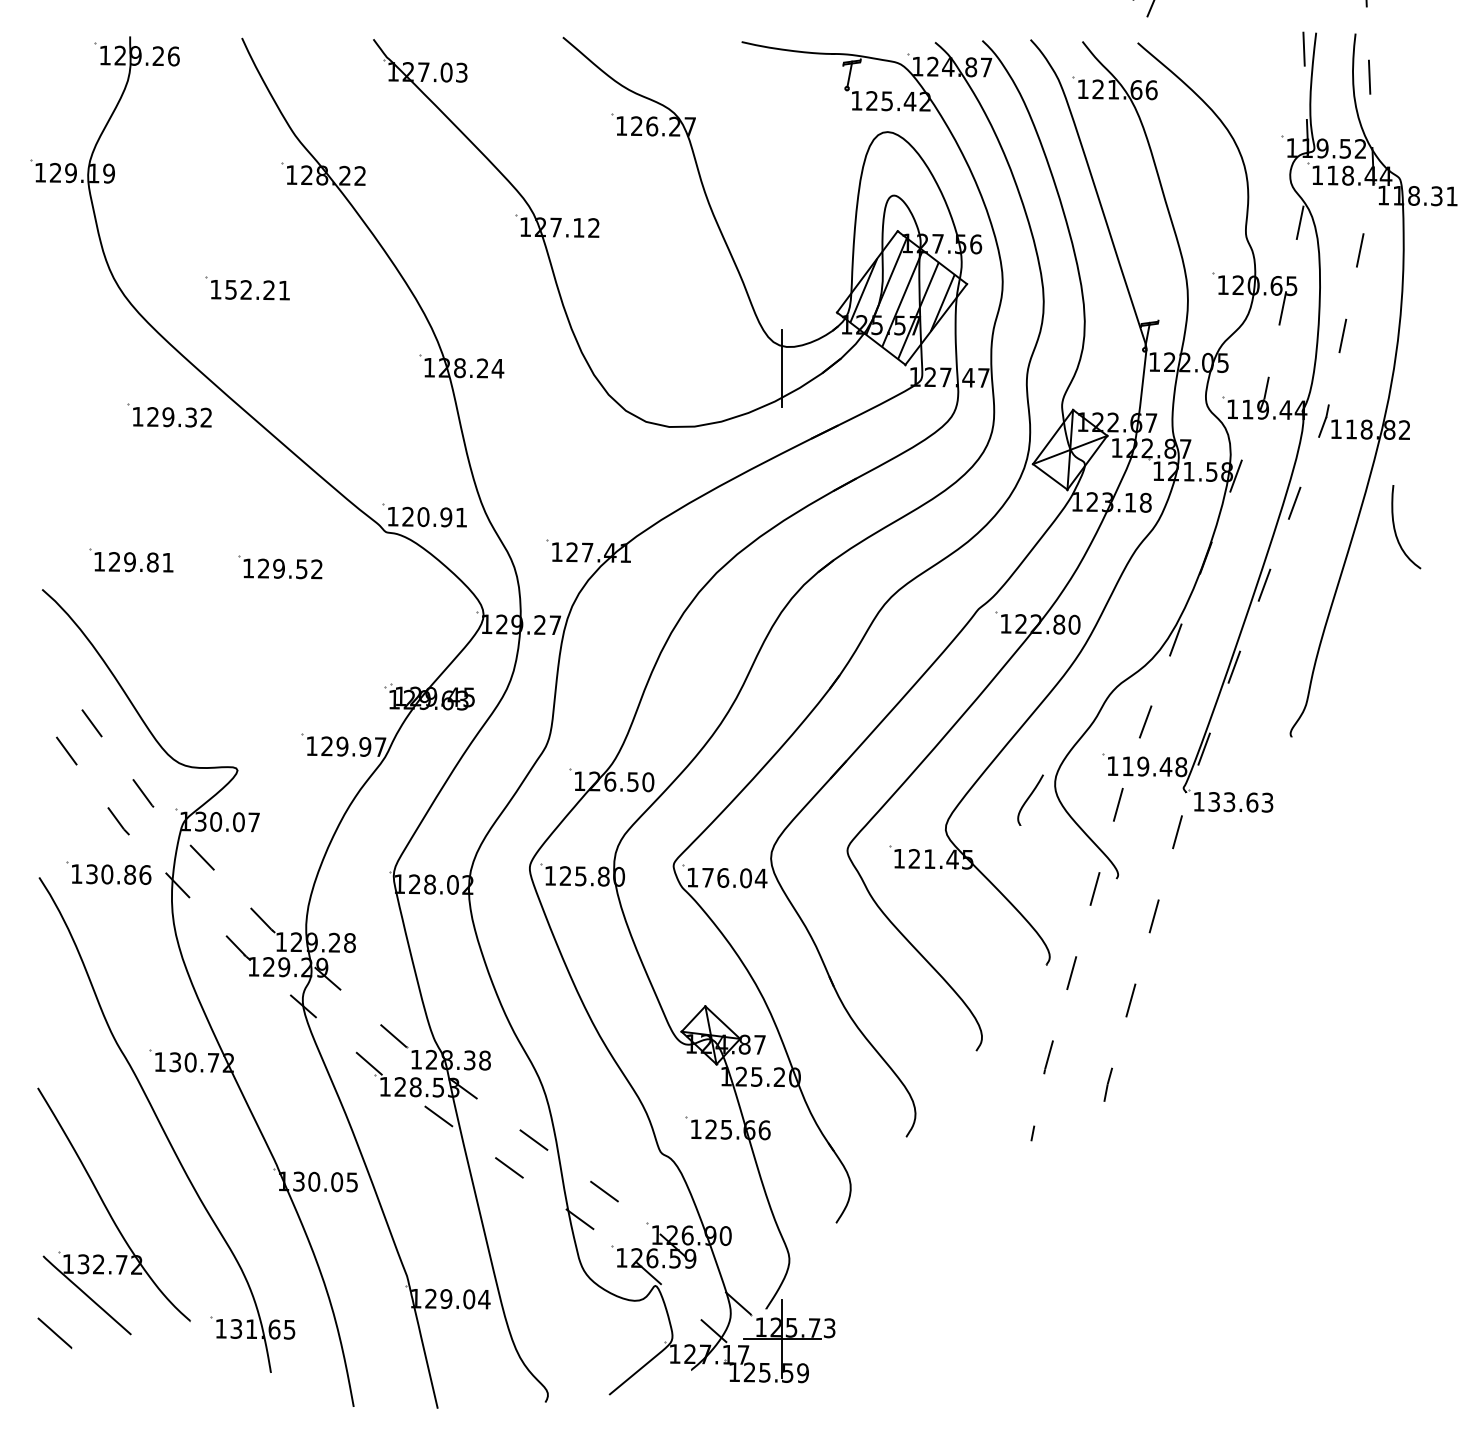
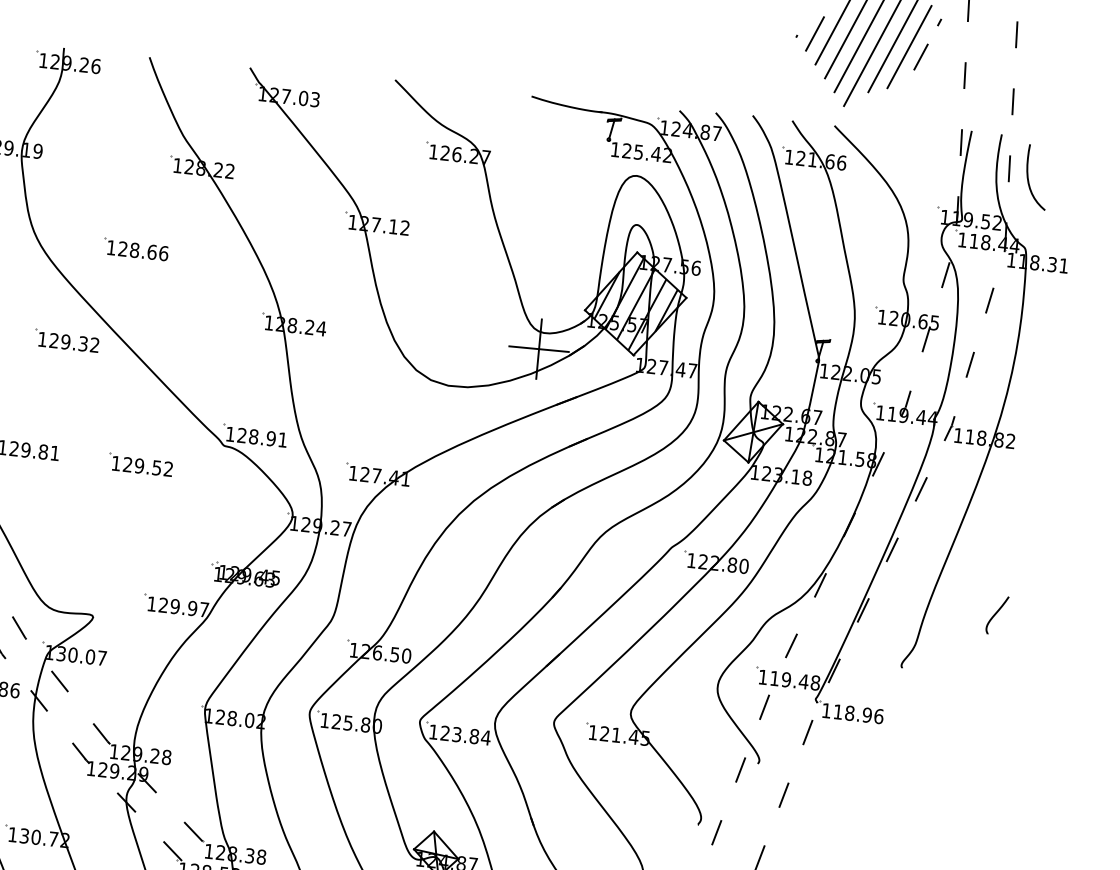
text: (257, 289) -> (143, 250), 152.21 -> 128.66
line: (782, 368) -> (539, 349), added
text: (423, 516) -> (253, 436), 120.91 -> 128.91
curve: (1395, 527) -> (1028, 176), moved
curve: (1029, 798) -> (996, 613), moved
text: (1240, 802) -> (858, 714), 133.63 -> 118.96
text: (727, 877) -> (460, 734), 176.04 -> 123.84

